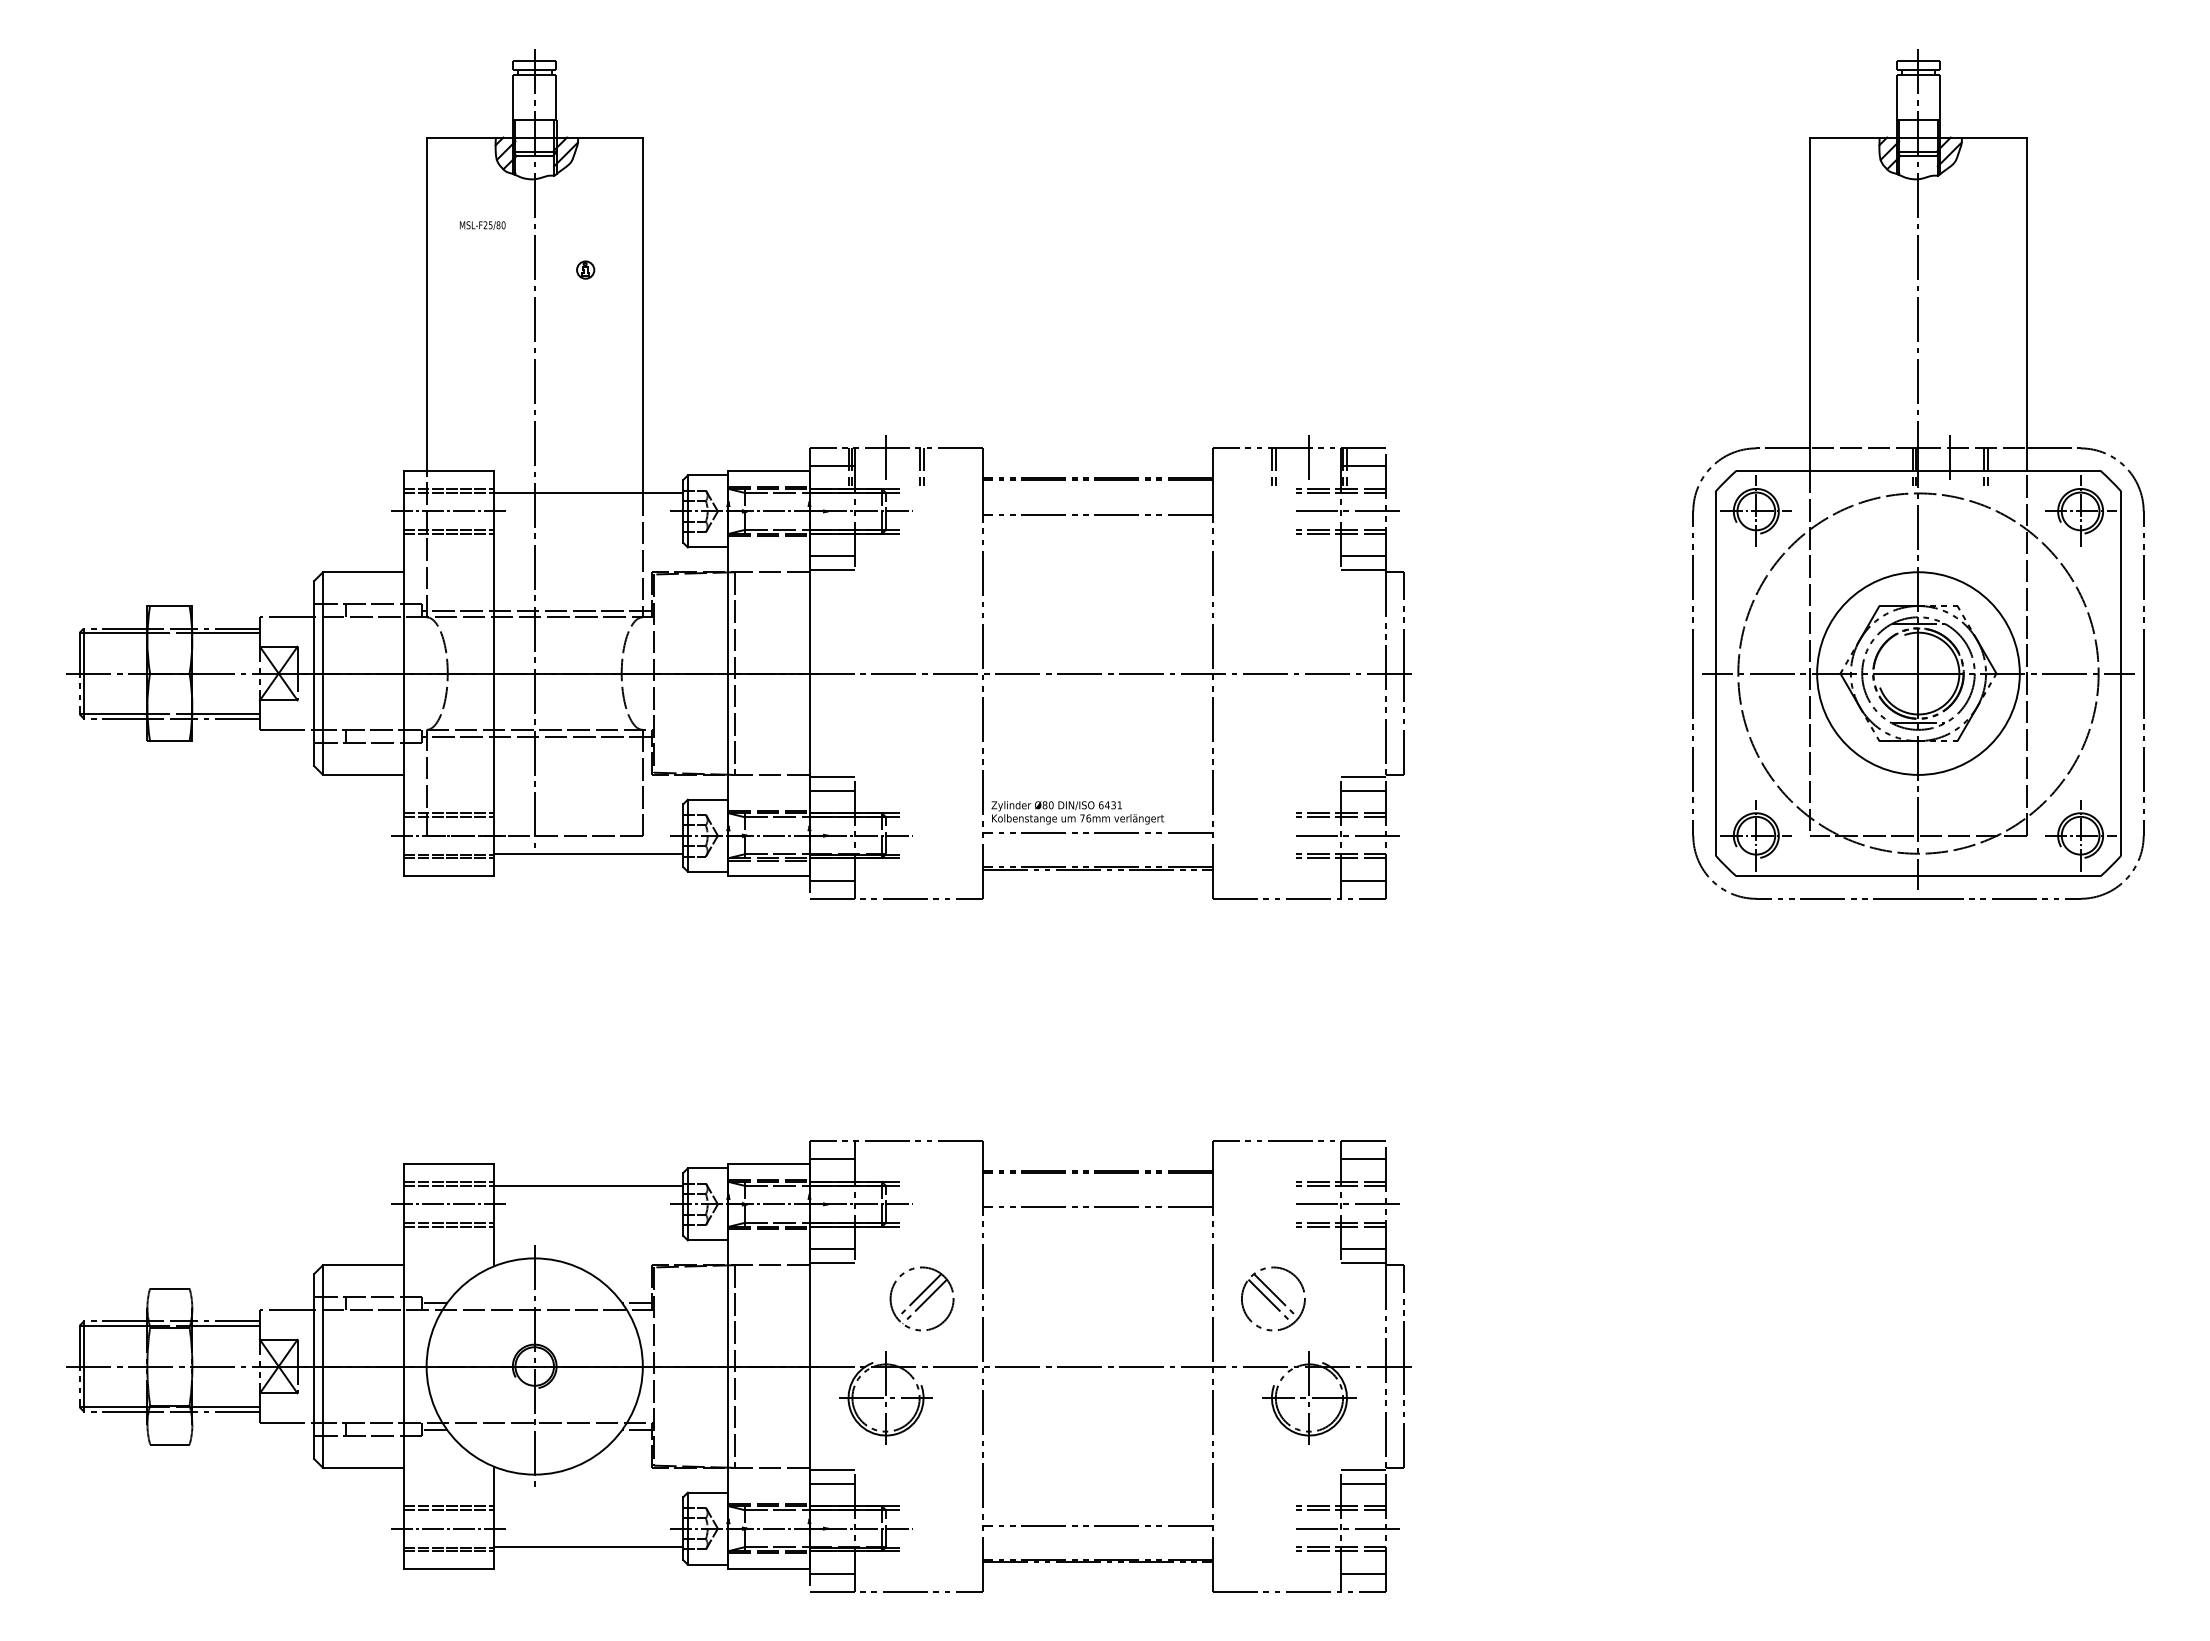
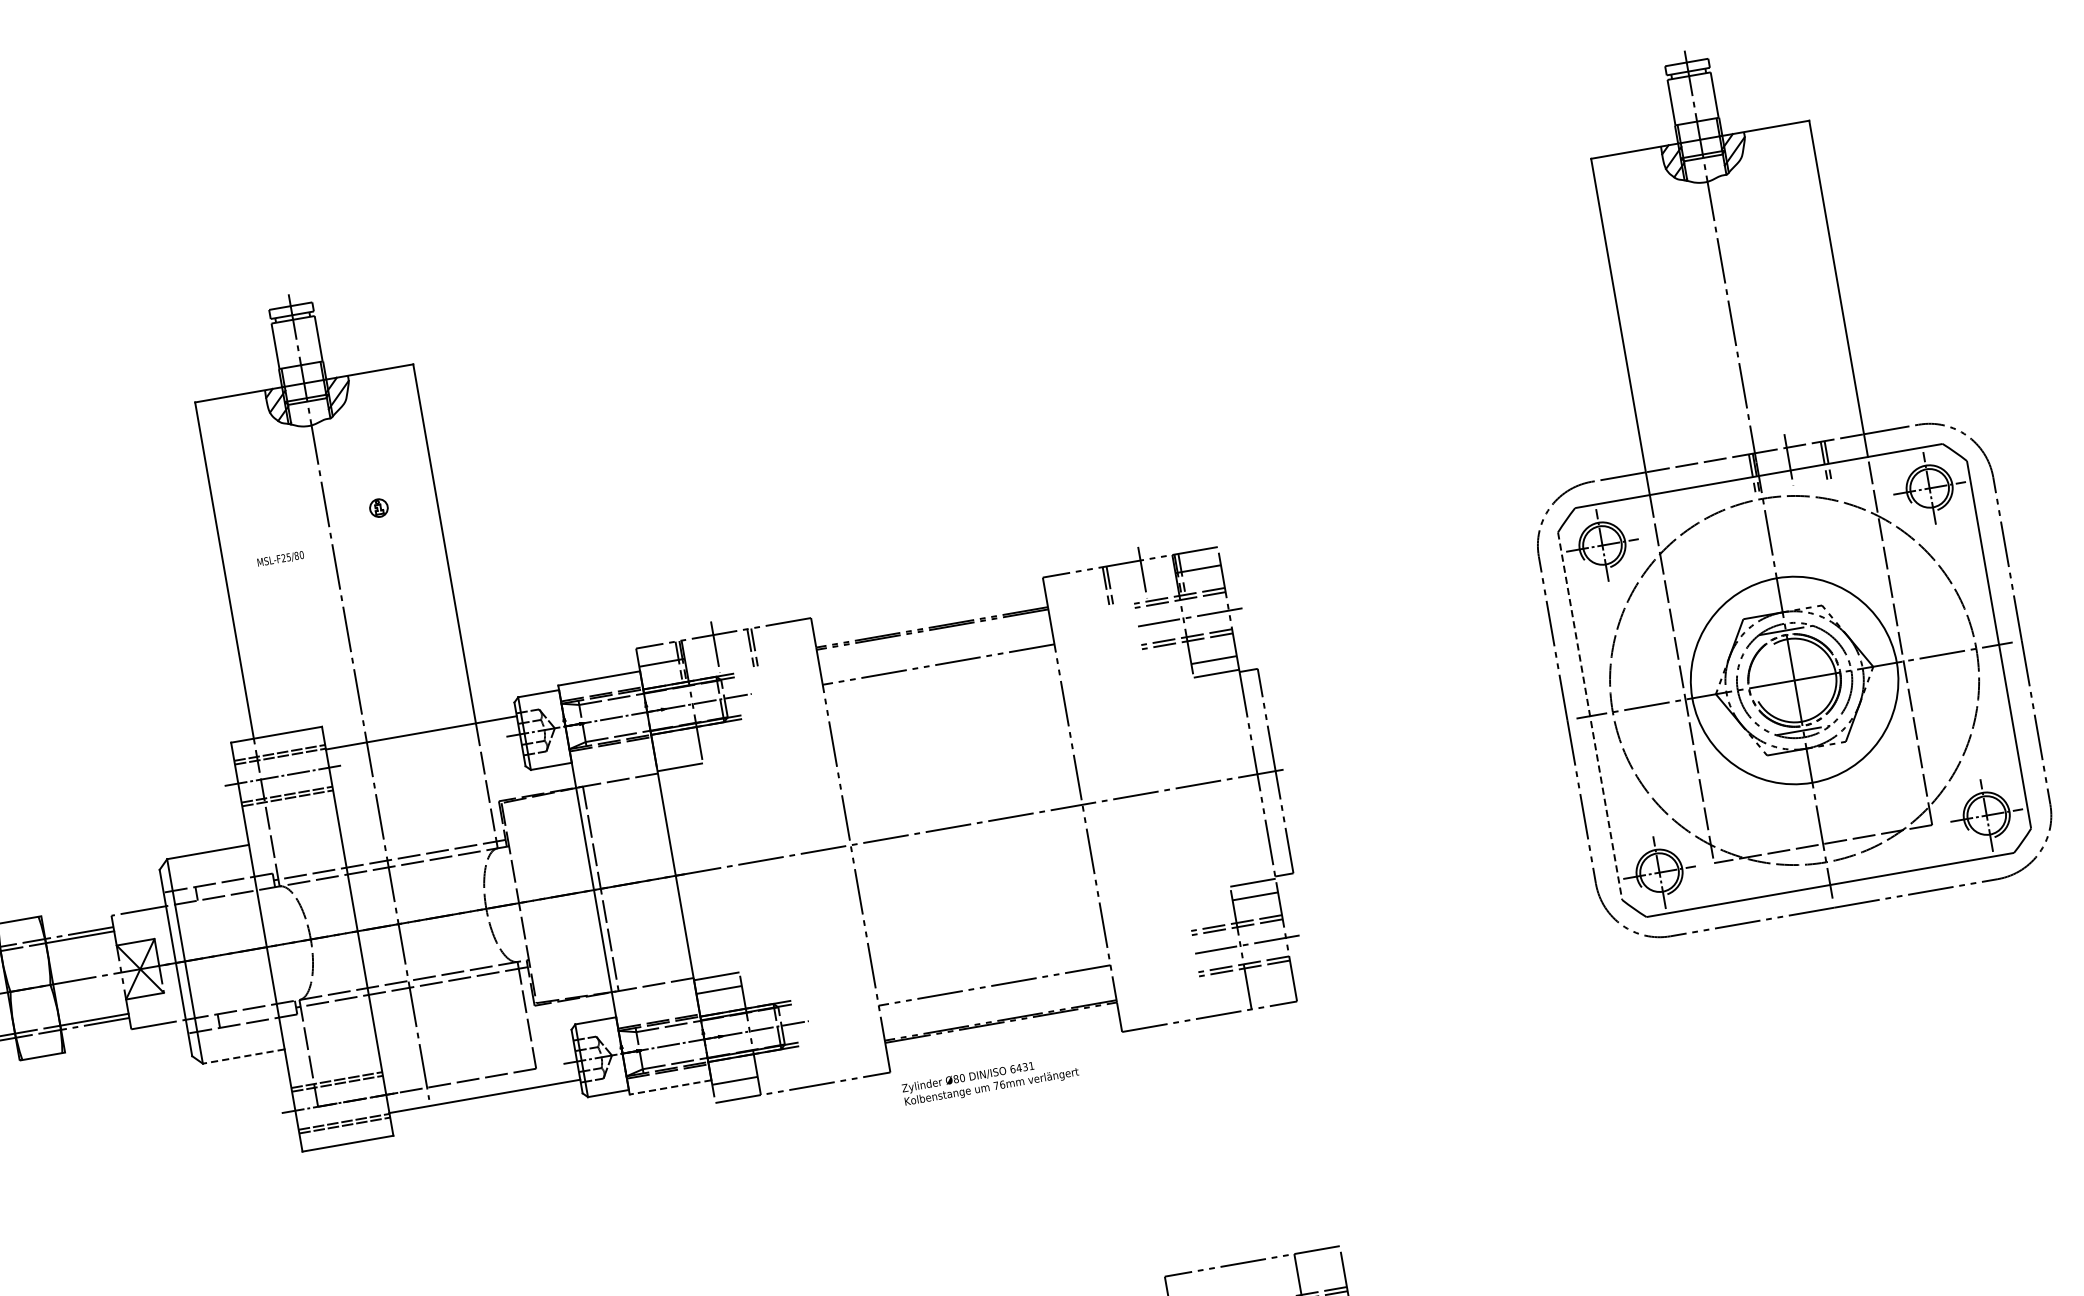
text: (482, 225) -> (280, 558), moved
line: (831, 556) -> (677, 753), removed
line: (1715, 674) -> (1589, 717), solid -> dashed
line: (363, 774) -> (243, 1056), solid -> dashed
text: (1077, 812) -> (990, 1080), moved
line: (768, 876) -> (670, 1087), solid -> dashed
line: (1363, 880) -> (1271, 986), removed
line: (1363, 1159) -> (1320, 1268), removed

